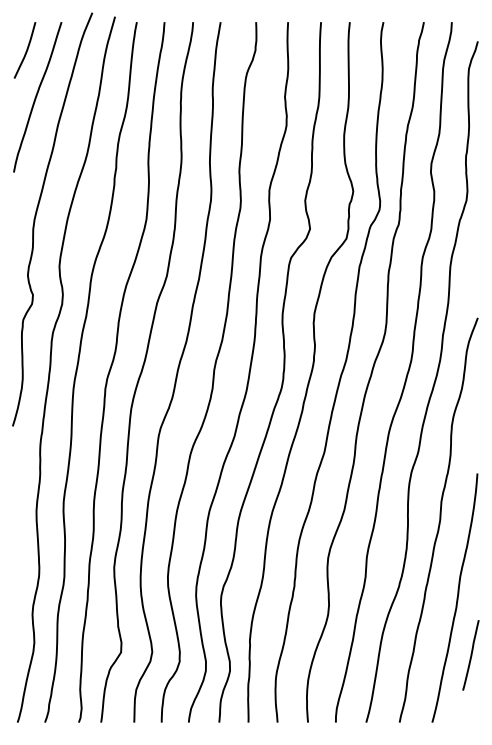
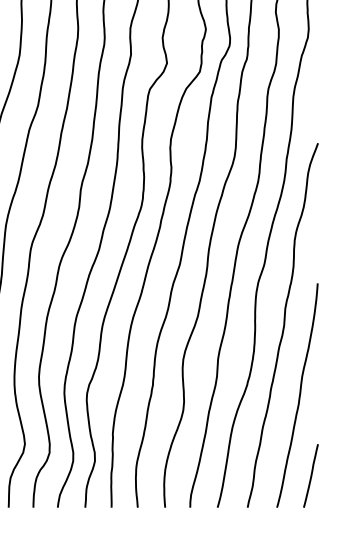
line: (470, 655) -> (310, 476), moved

